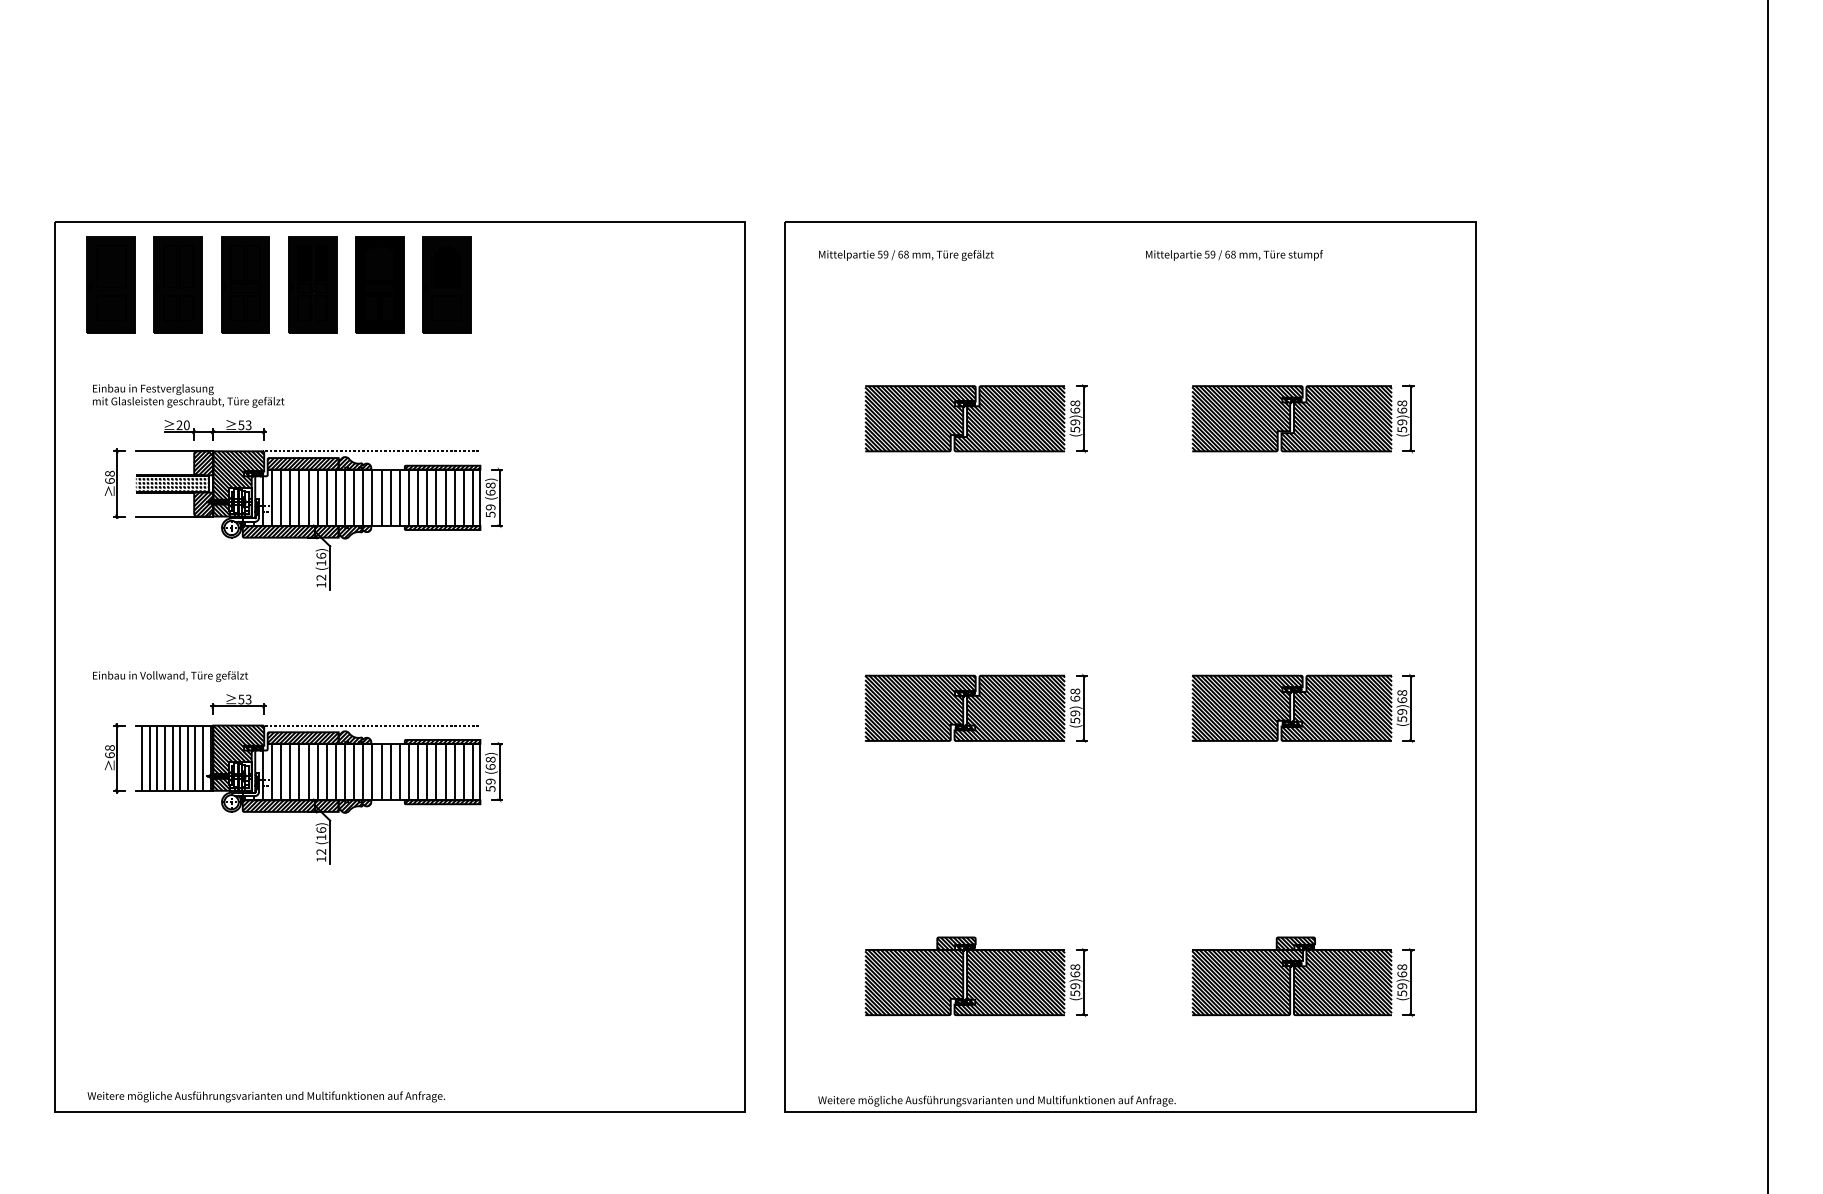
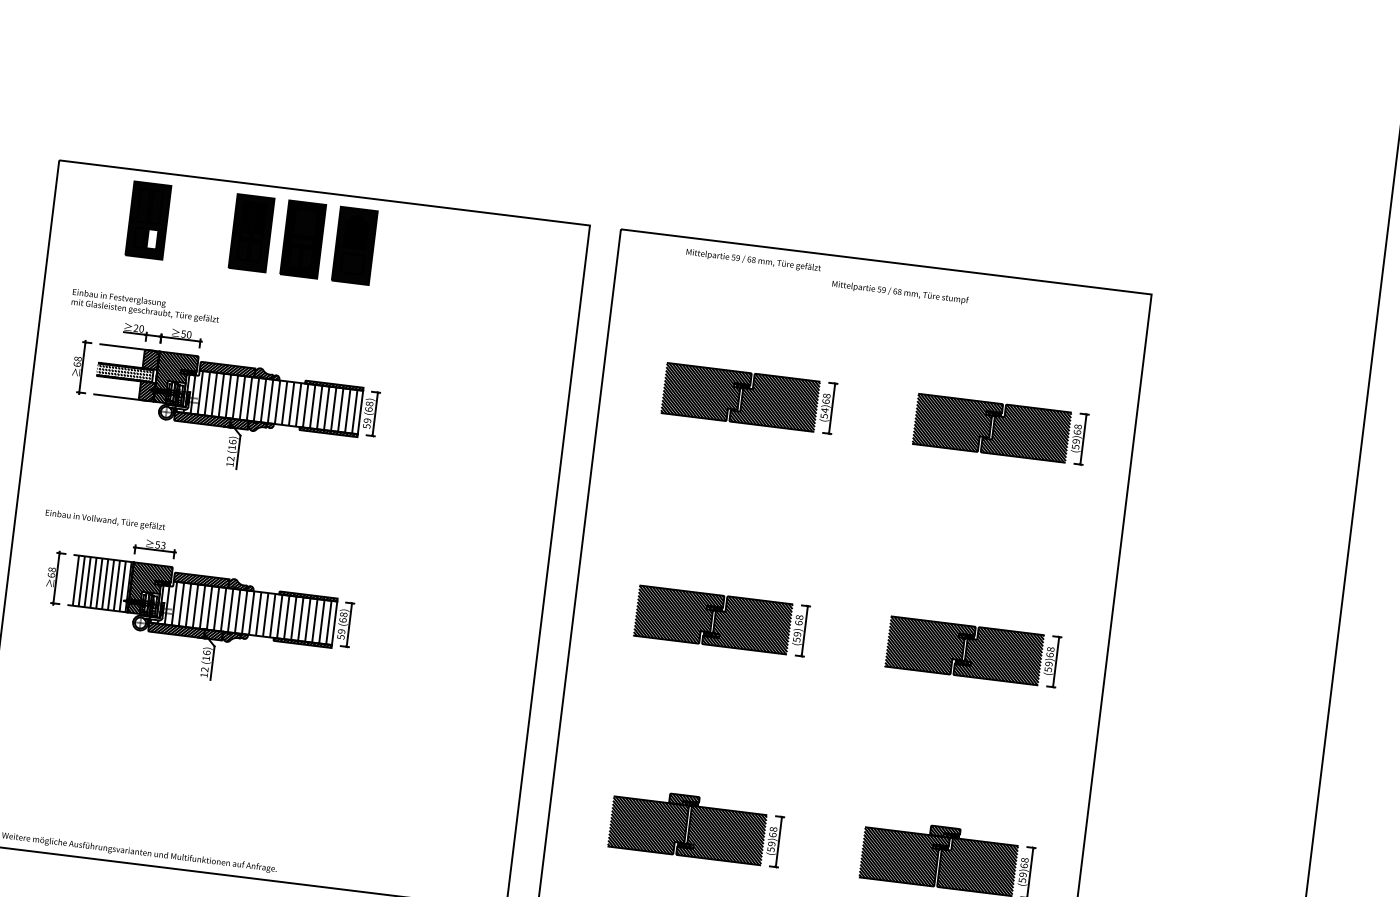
text: (906, 255) -> (753, 260), moved
text: (1234, 255) -> (900, 292), moved
part: (110, 284) -> (96, 213), removed
part: (245, 284) -> (200, 226), removed
fill: (186, 308) -> (152, 239), removed
text: (1075, 422) -> (825, 410), (59)68 -> (54)68
text: (248, 425) -> (189, 334), 53 -> 50
line: (371, 451) -> (281, 366), removed
line: (371, 725) -> (255, 577), removed

